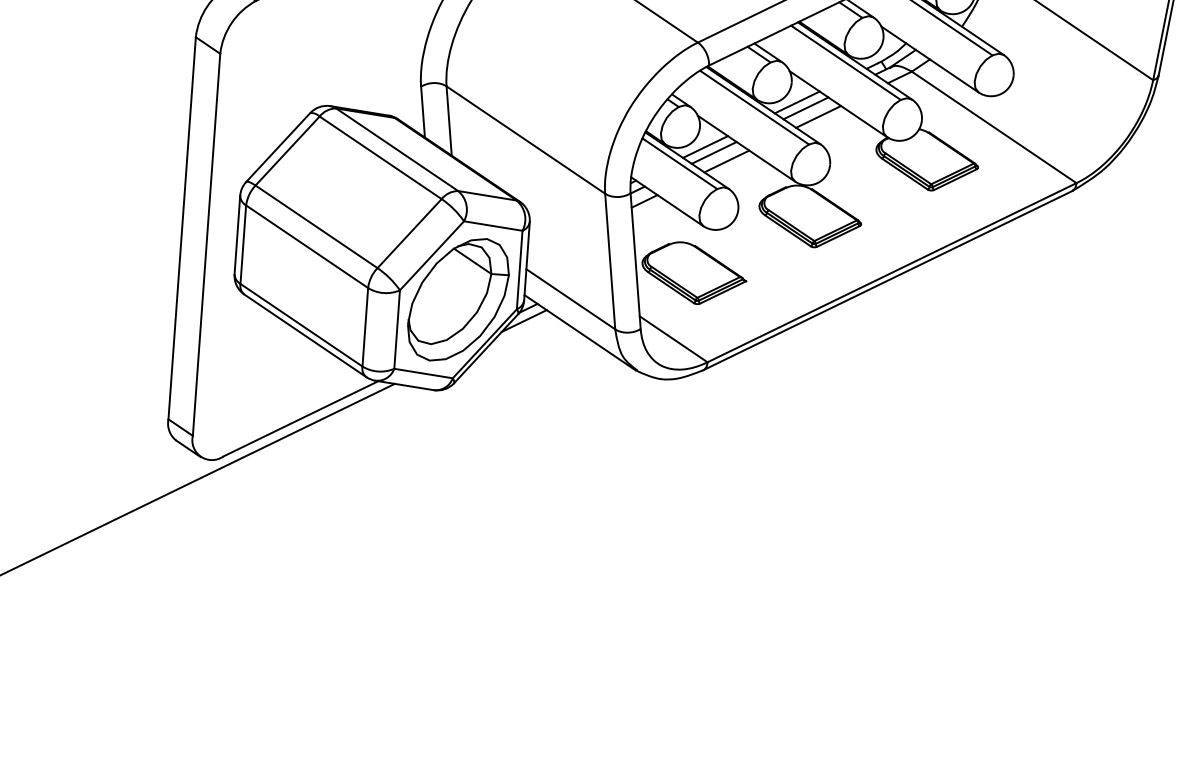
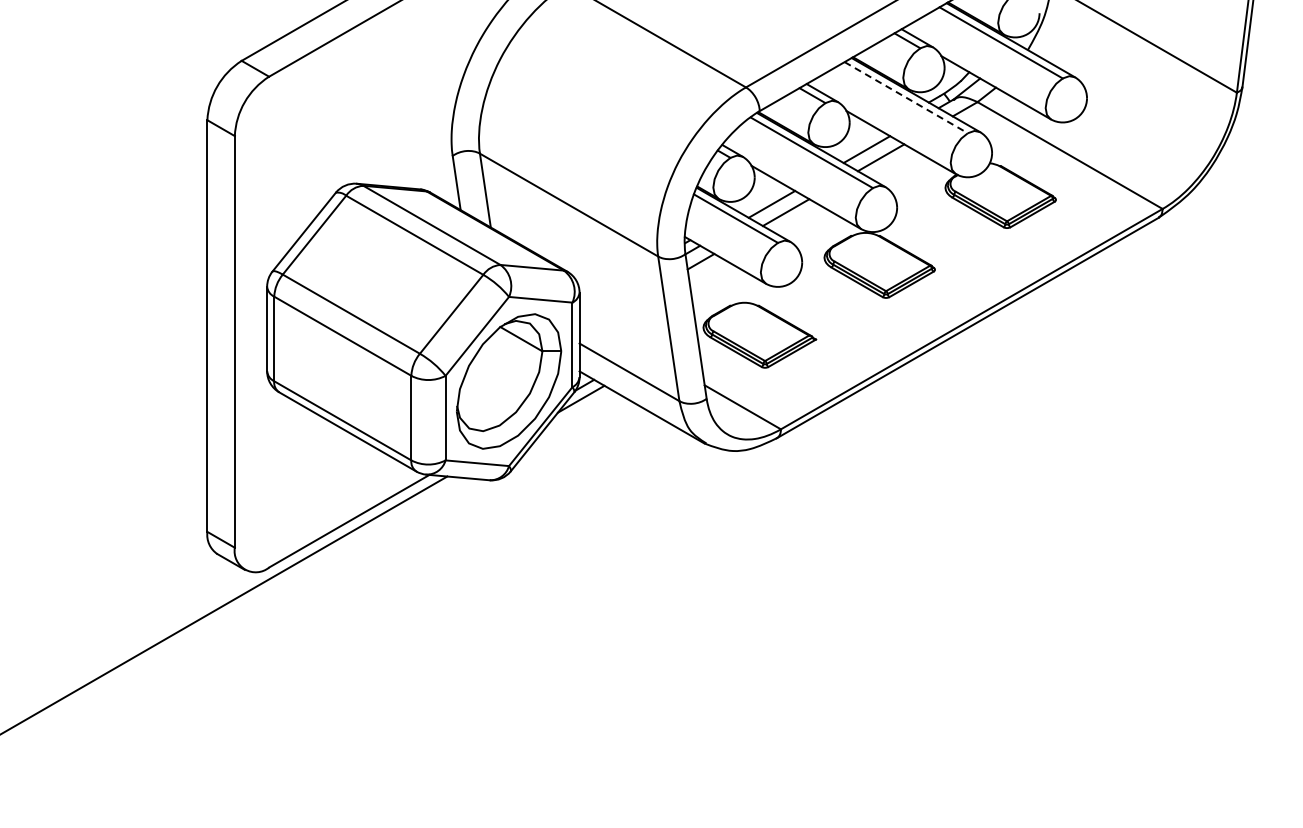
line: (846, 62) -> (906, 97), solid -> dashed
line: (796, 102) -> (856, 143), removed
line: (704, 146) -> (761, 198), removed

